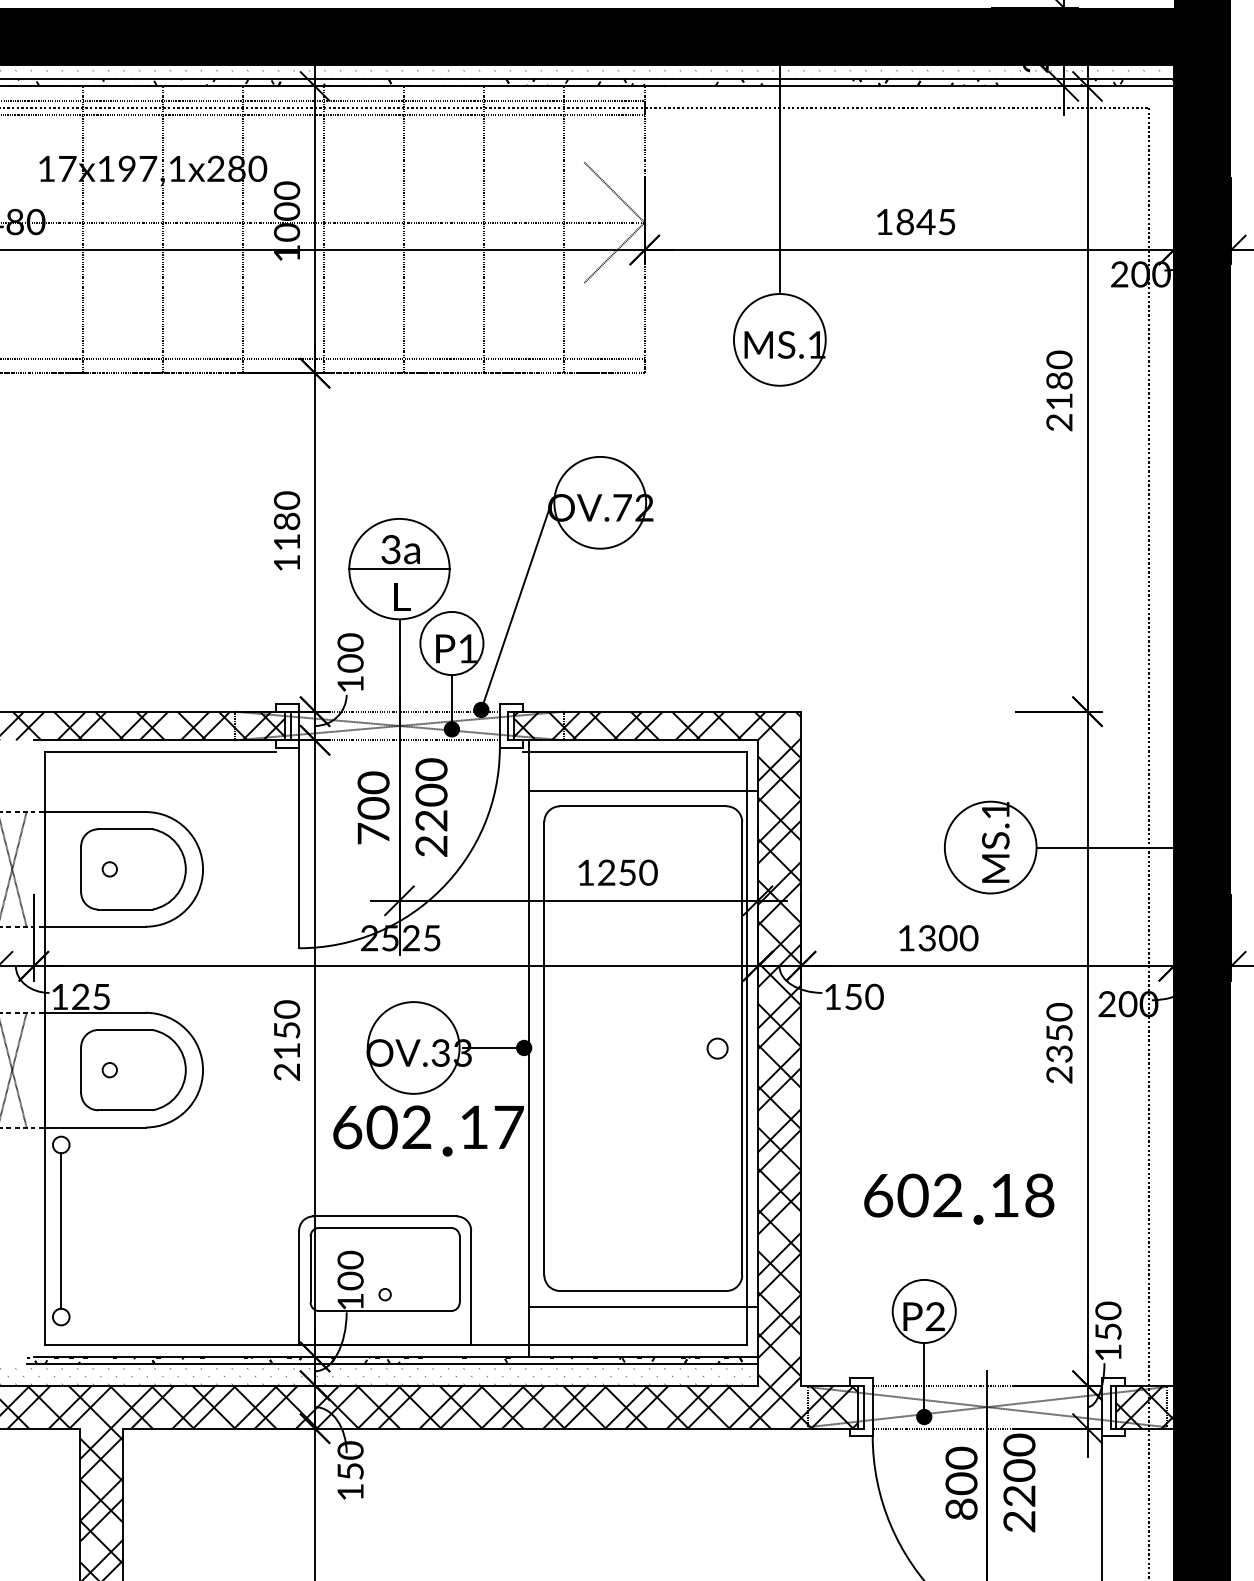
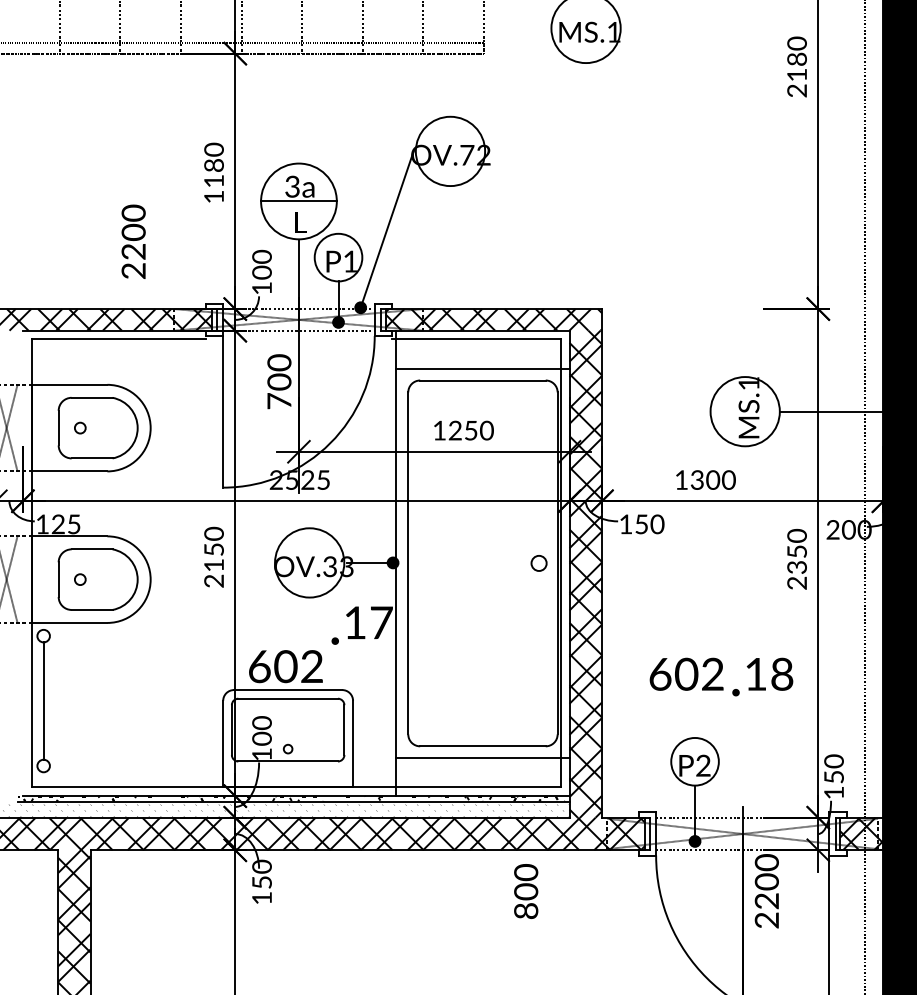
text: (431, 807) -> (133, 241), moved
text: (382, 1127) -> (286, 666), moved
text: (961, 1482) -> (526, 890), moved

